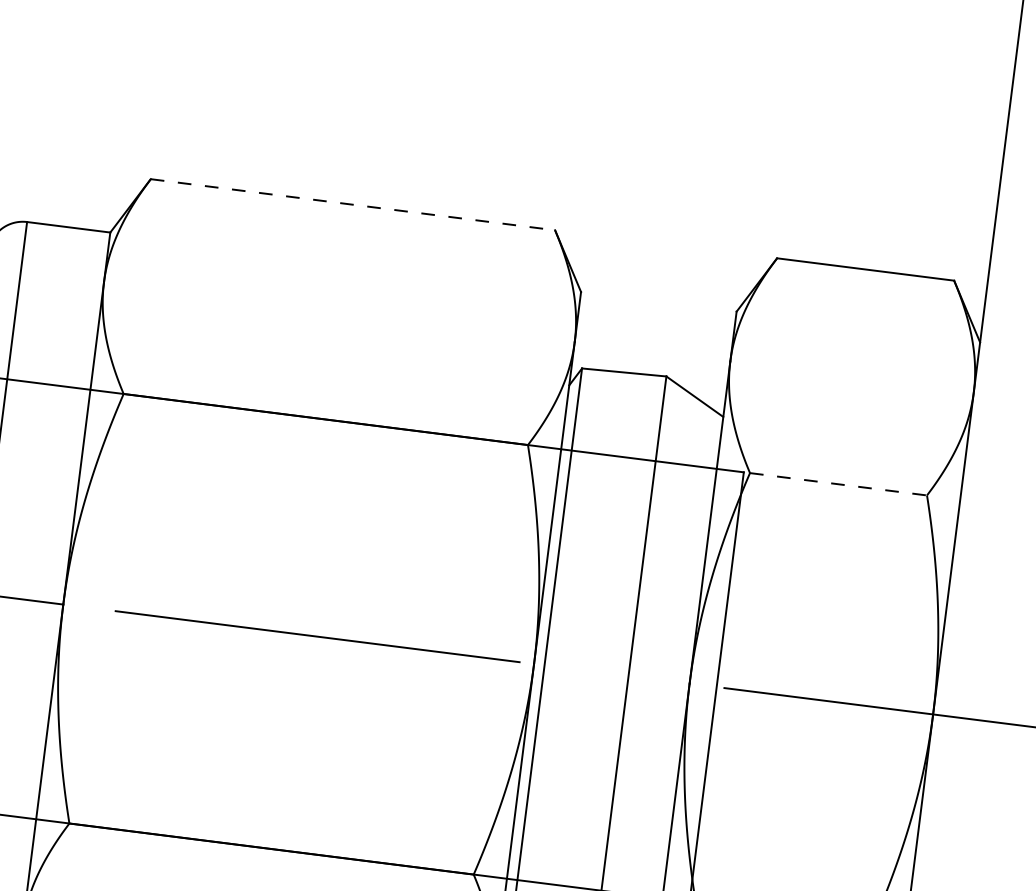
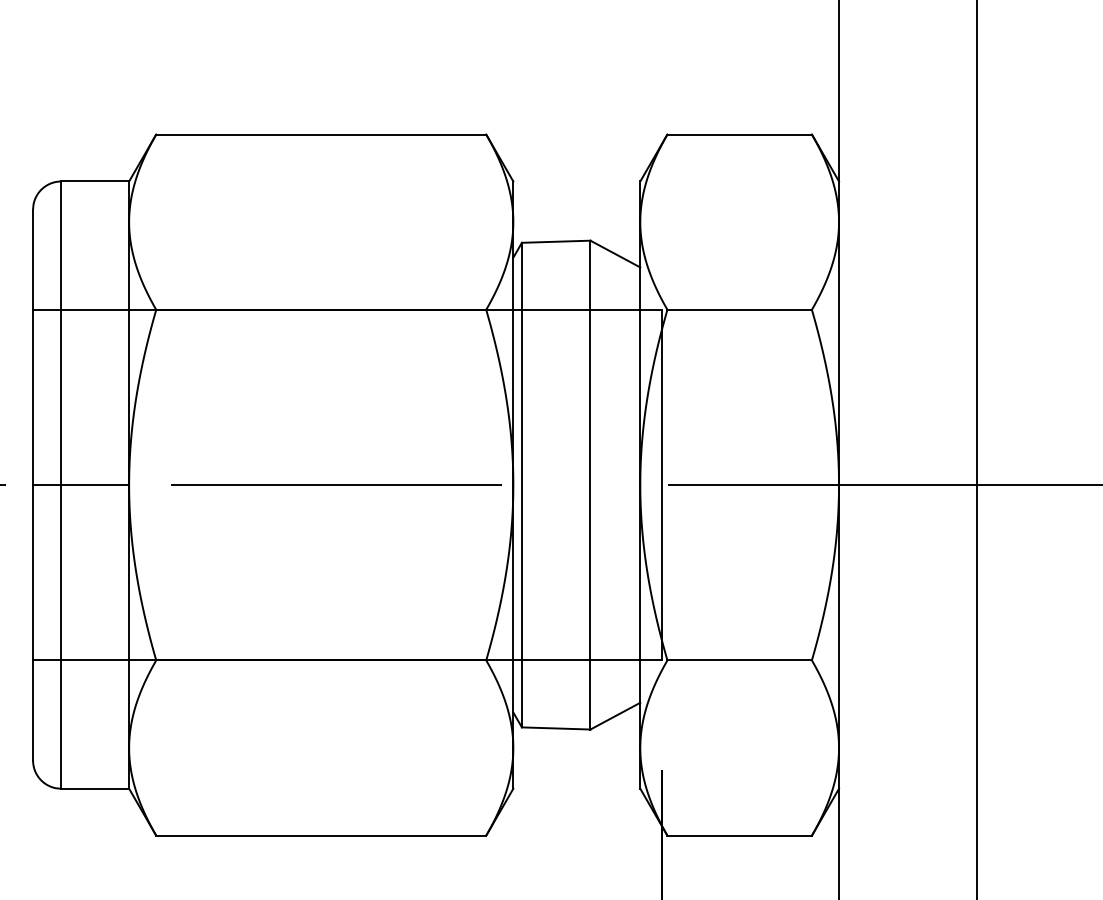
line: (353, 204) -> (321, 134), dashed -> solid
line: (839, 484) -> (740, 309), dashed -> solid

